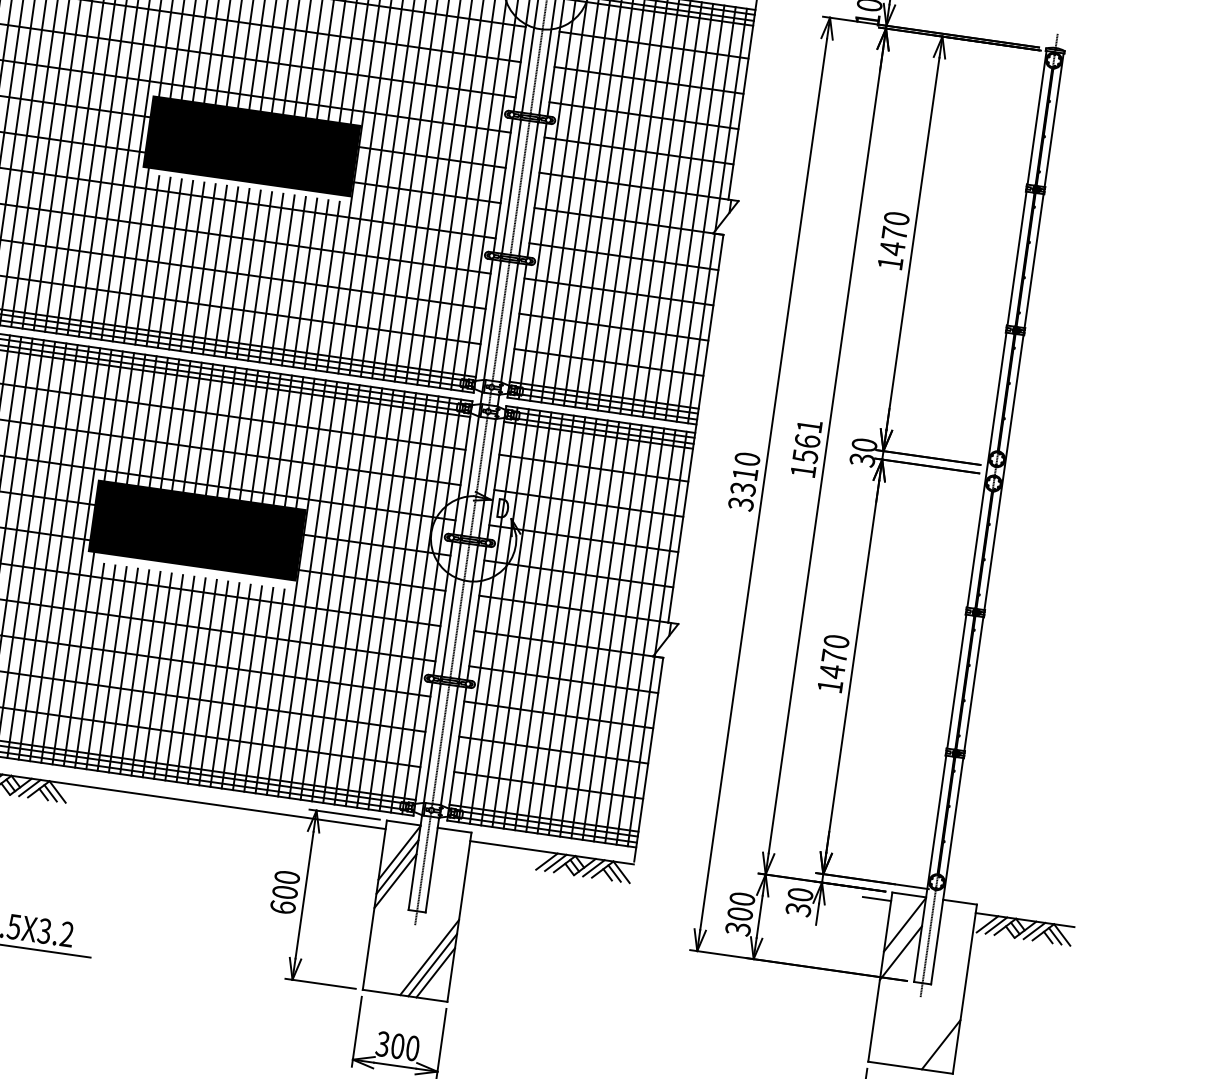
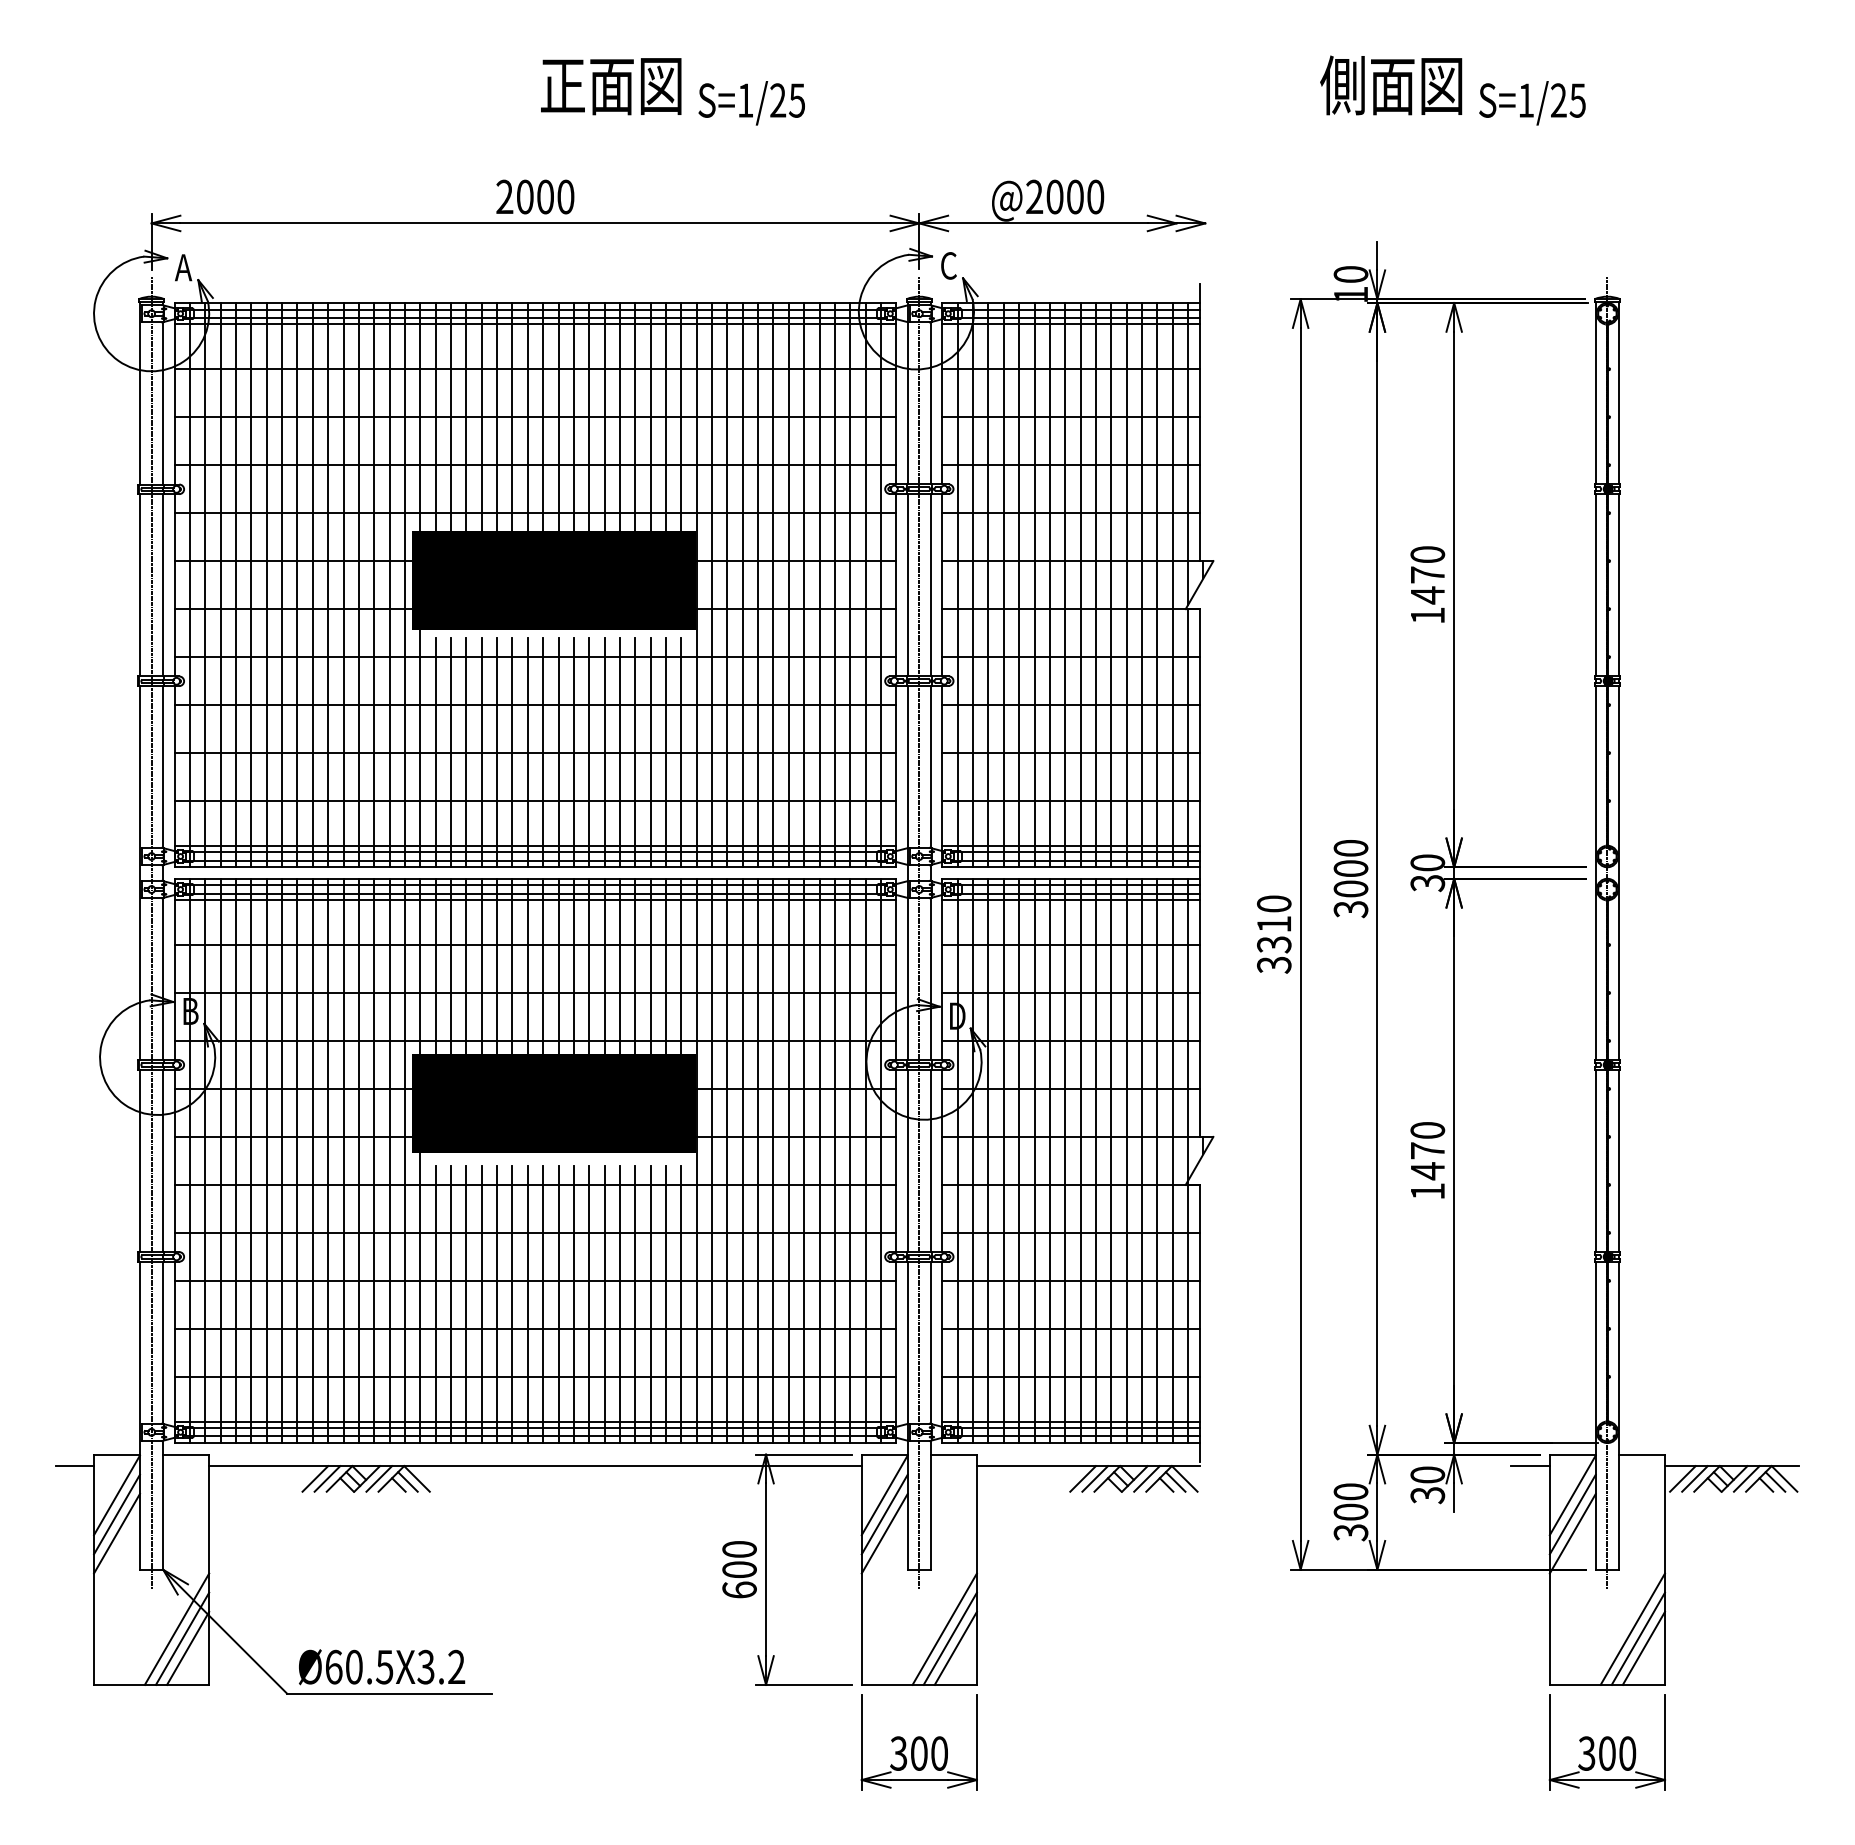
text: (806, 449) -> (1350, 879), 1561 -> 3000
line: (902, 938) -> (1572, 1514), added
line: (934, 1028) -> (1632, 1628), added
line: (937, 1036) -> (1637, 1638), added

